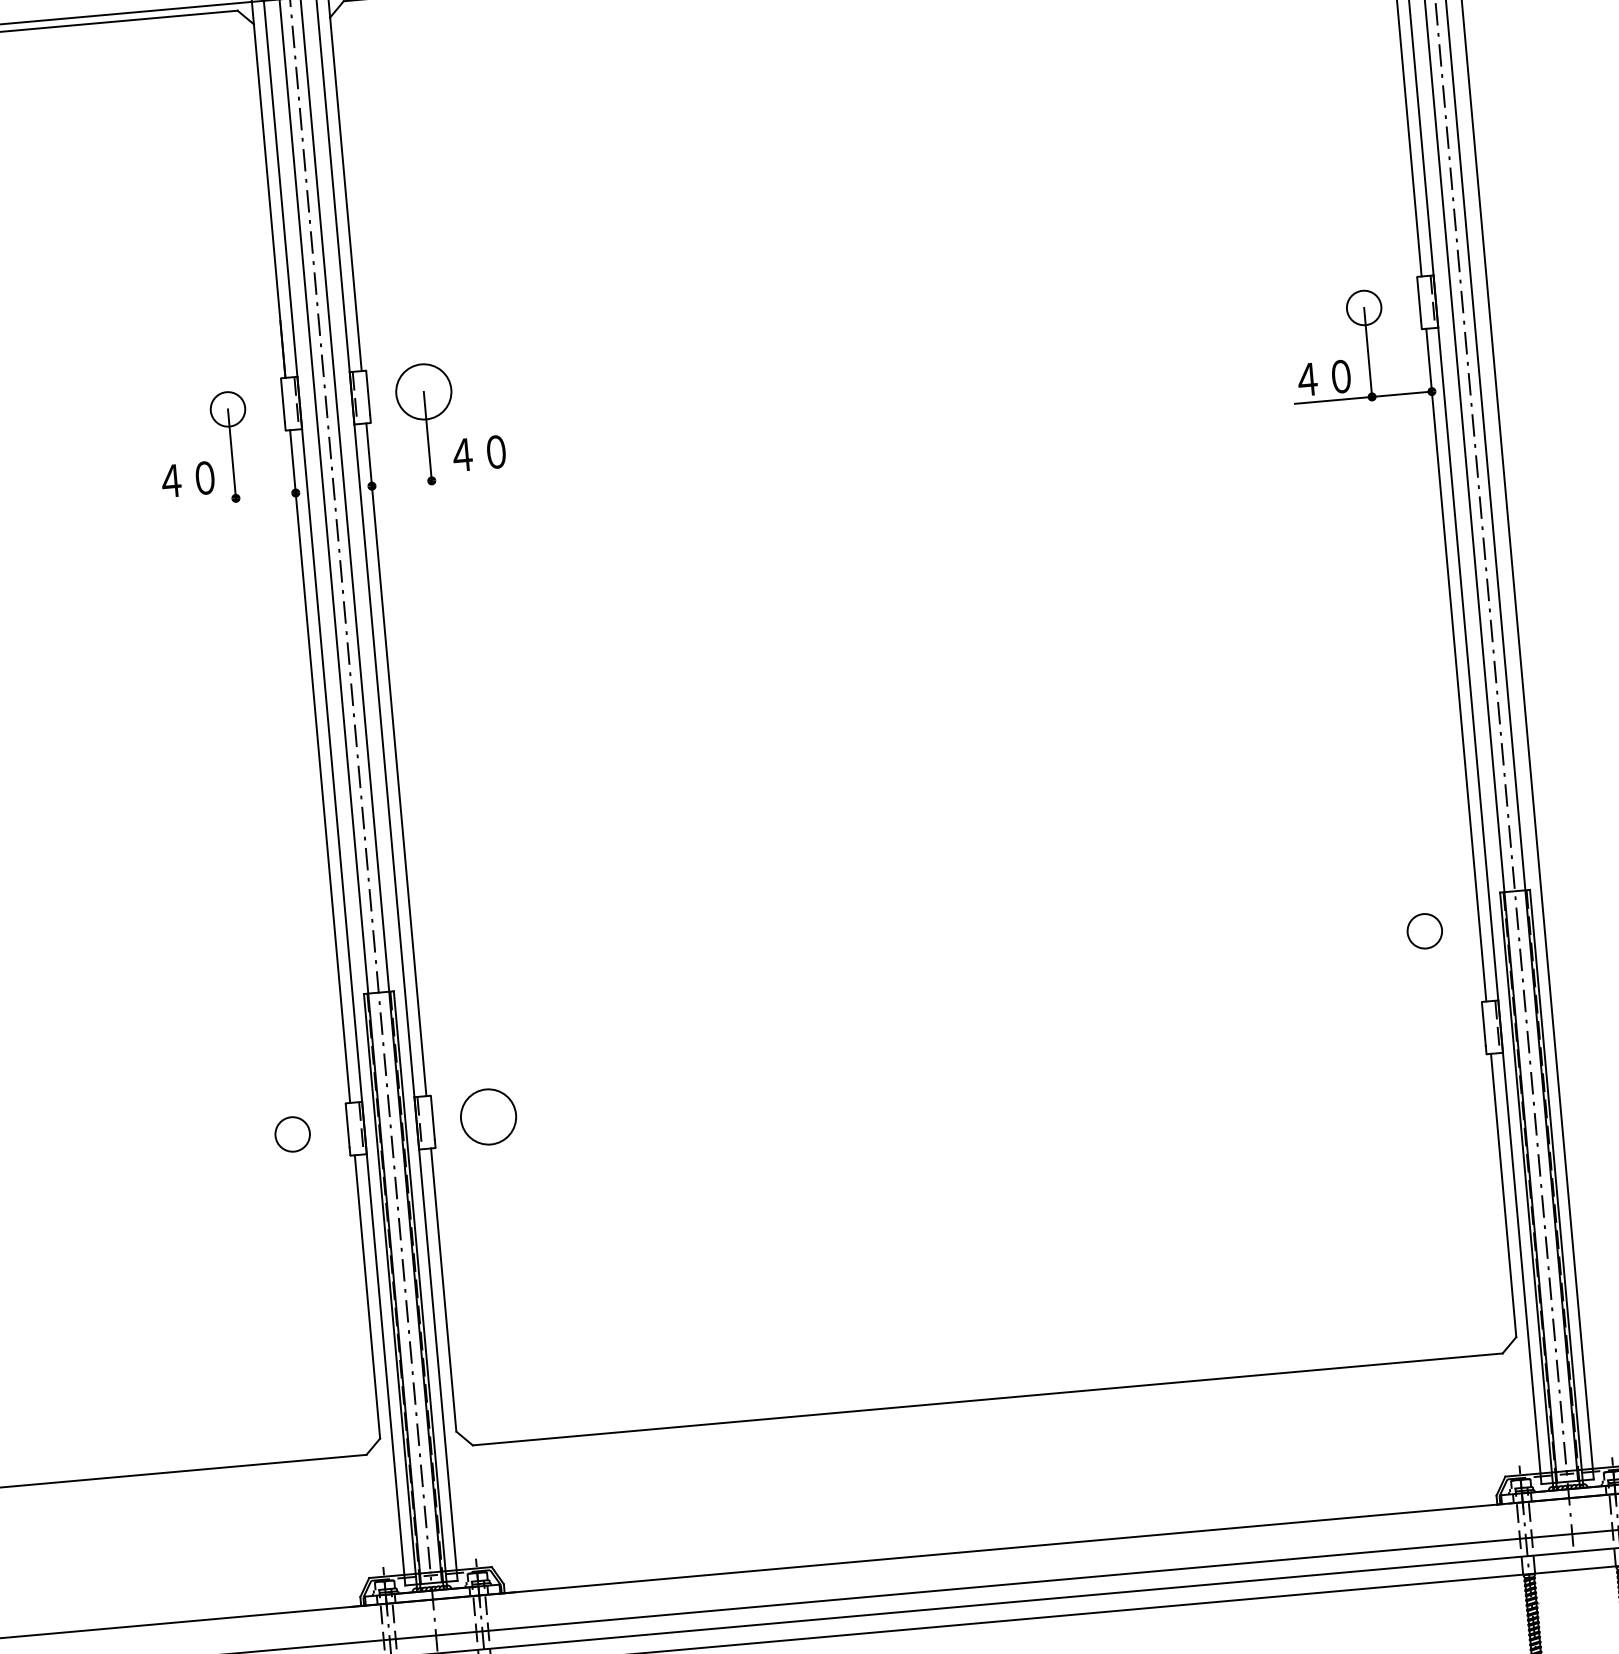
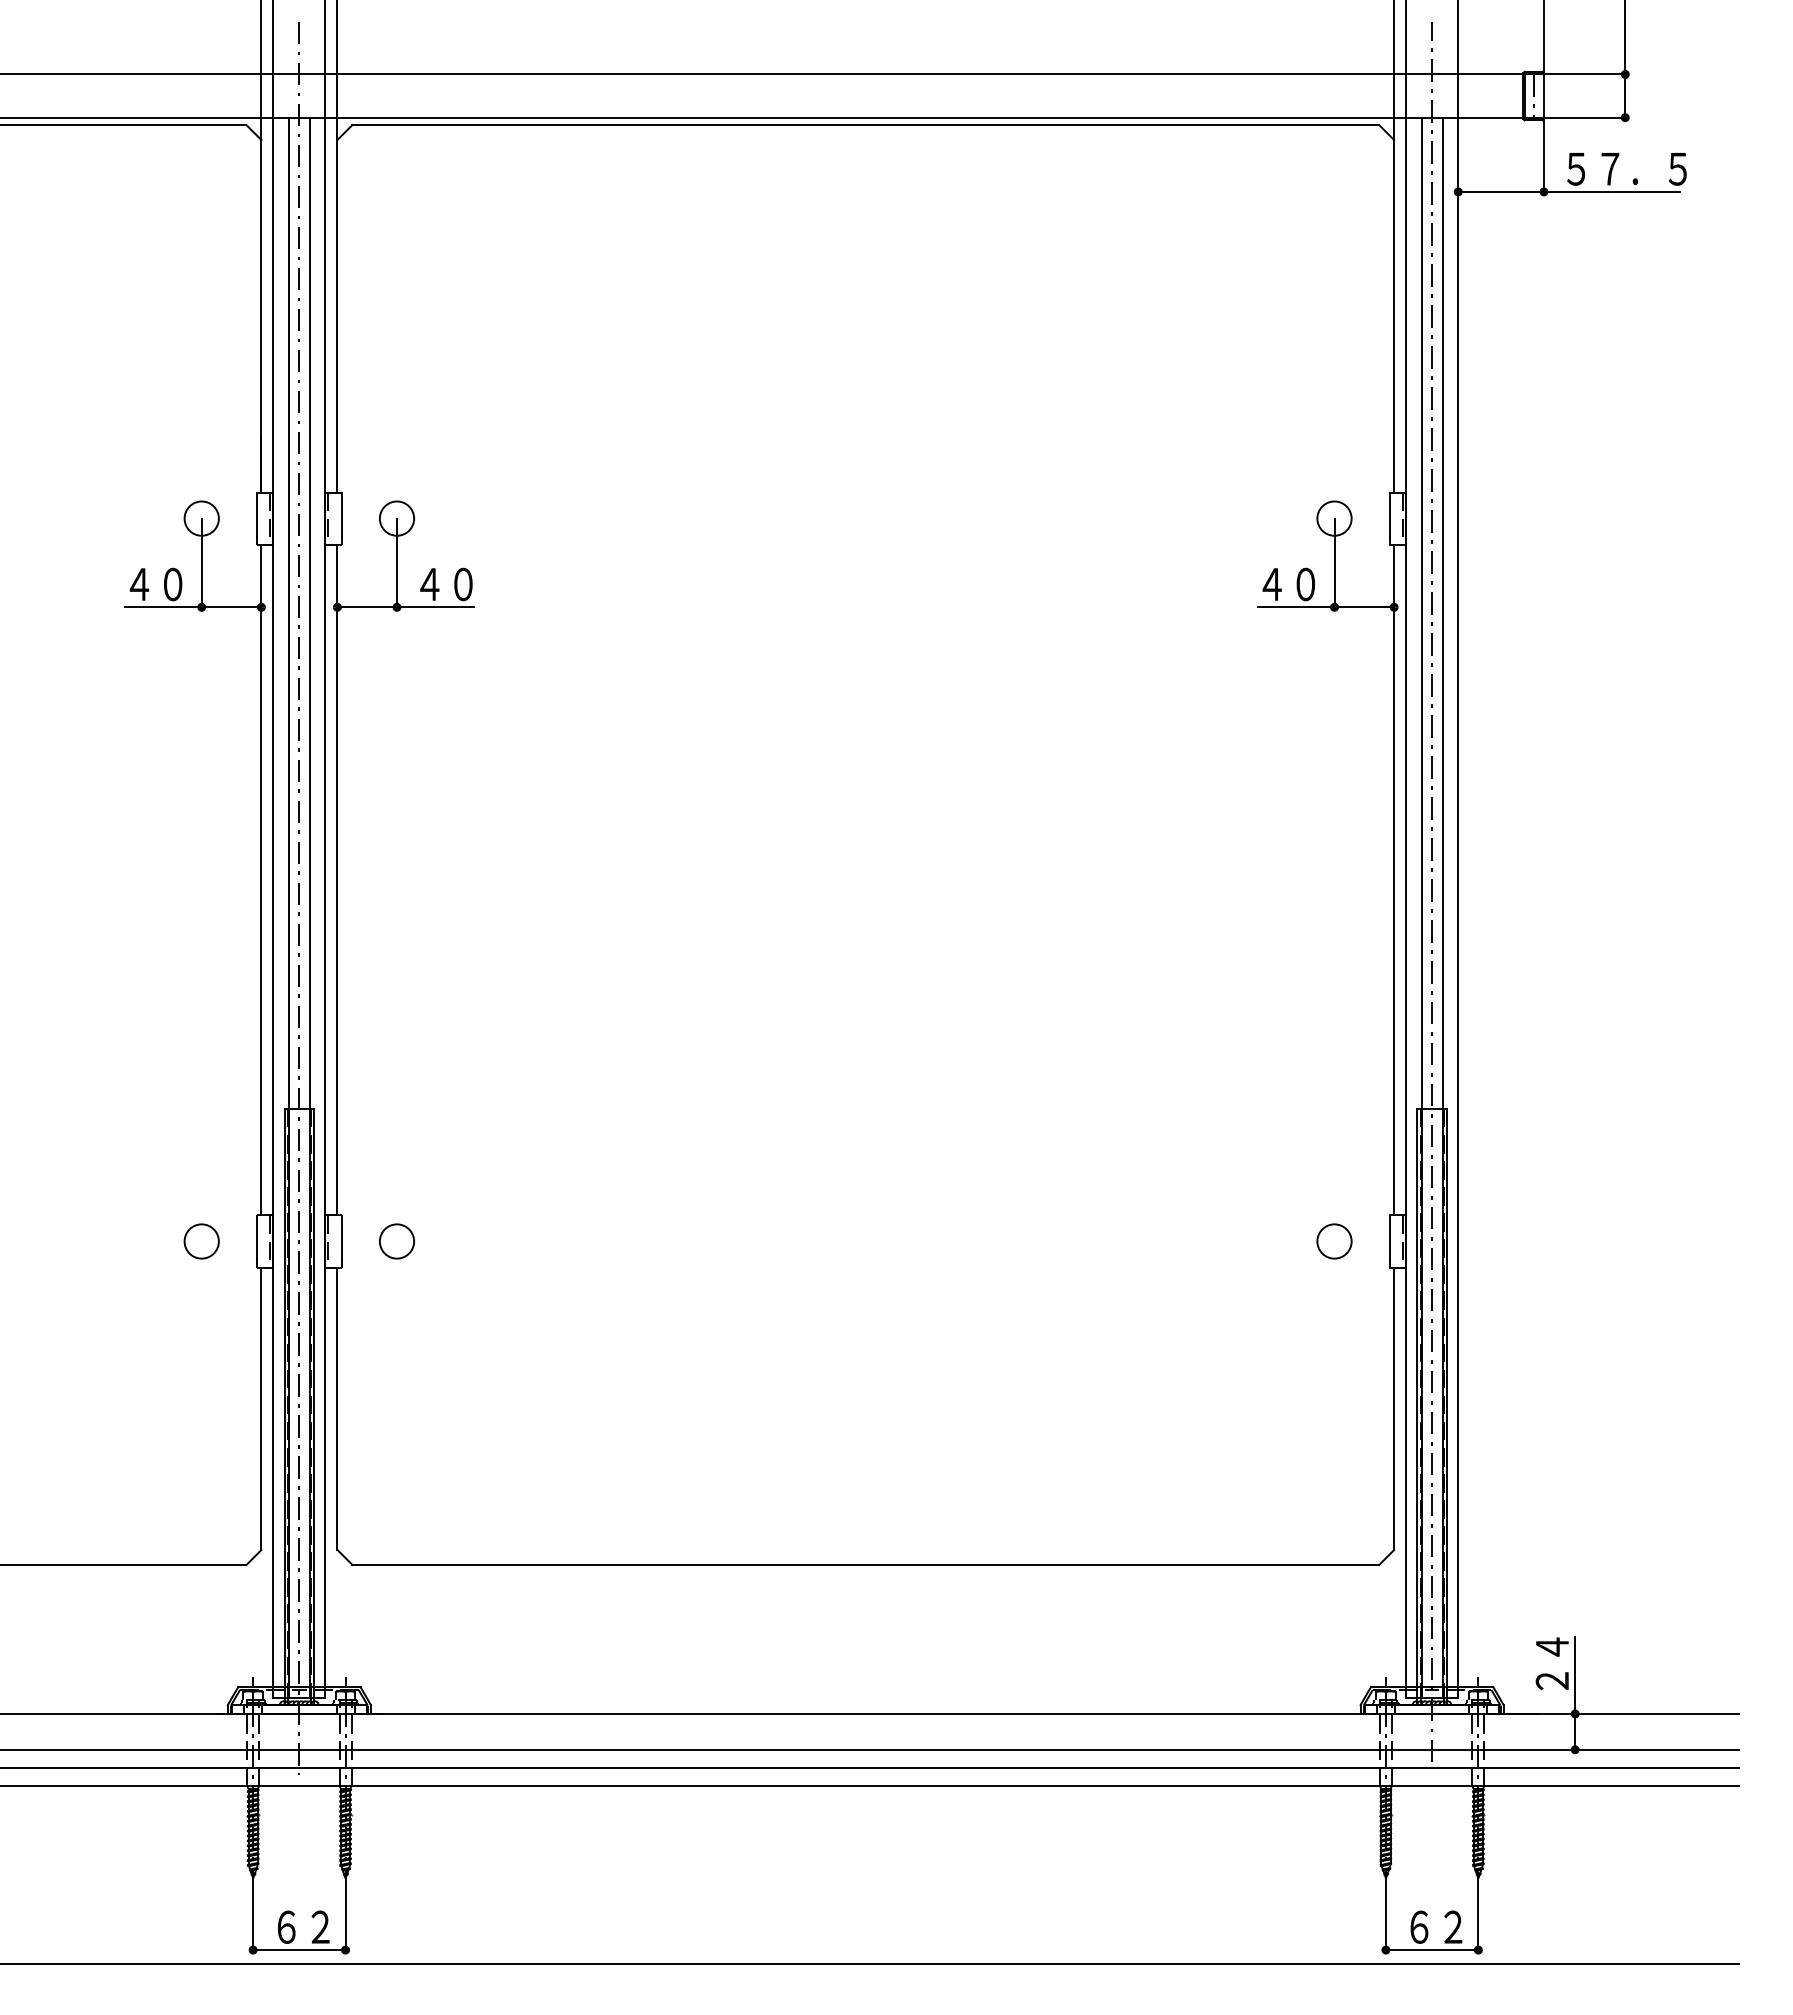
circle: (423, 391) -> (396, 518), size x0.62
line: (440, 480) -> (405, 607), added
line: (226, 499) -> (192, 607), added
circle: (1424, 931) -> (1334, 1241), moved
circle: (488, 1117) -> (396, 1241), size x0.62

